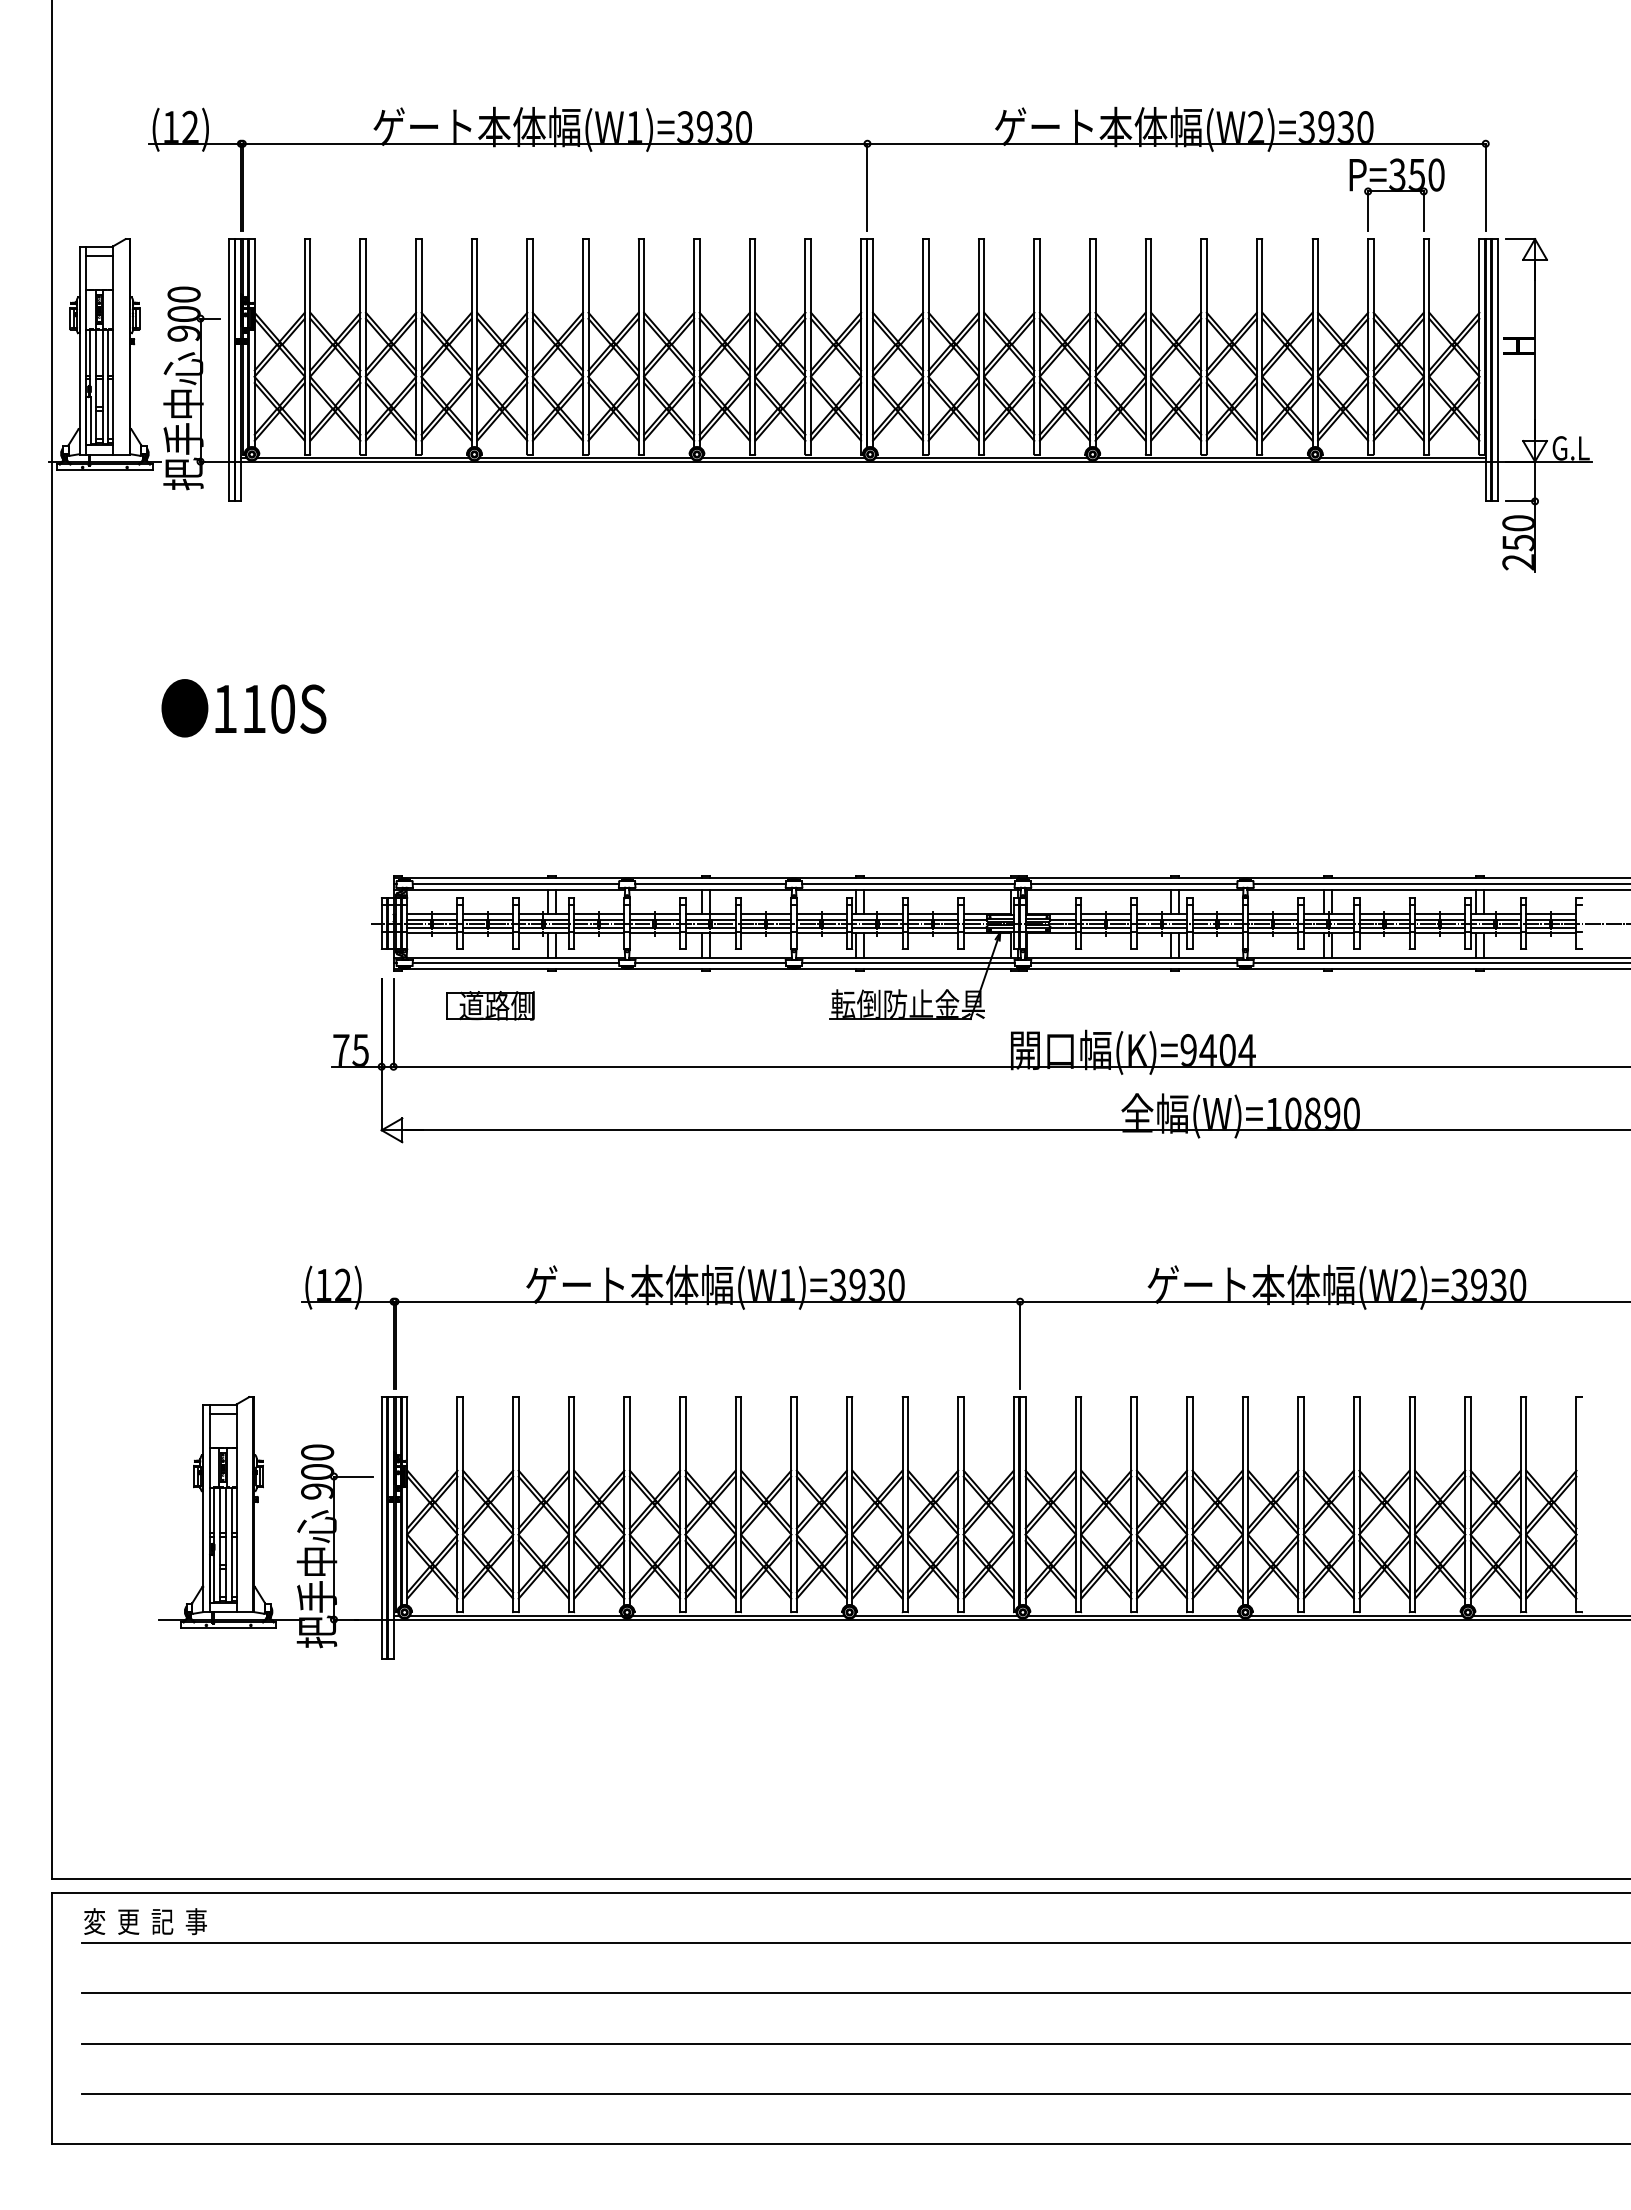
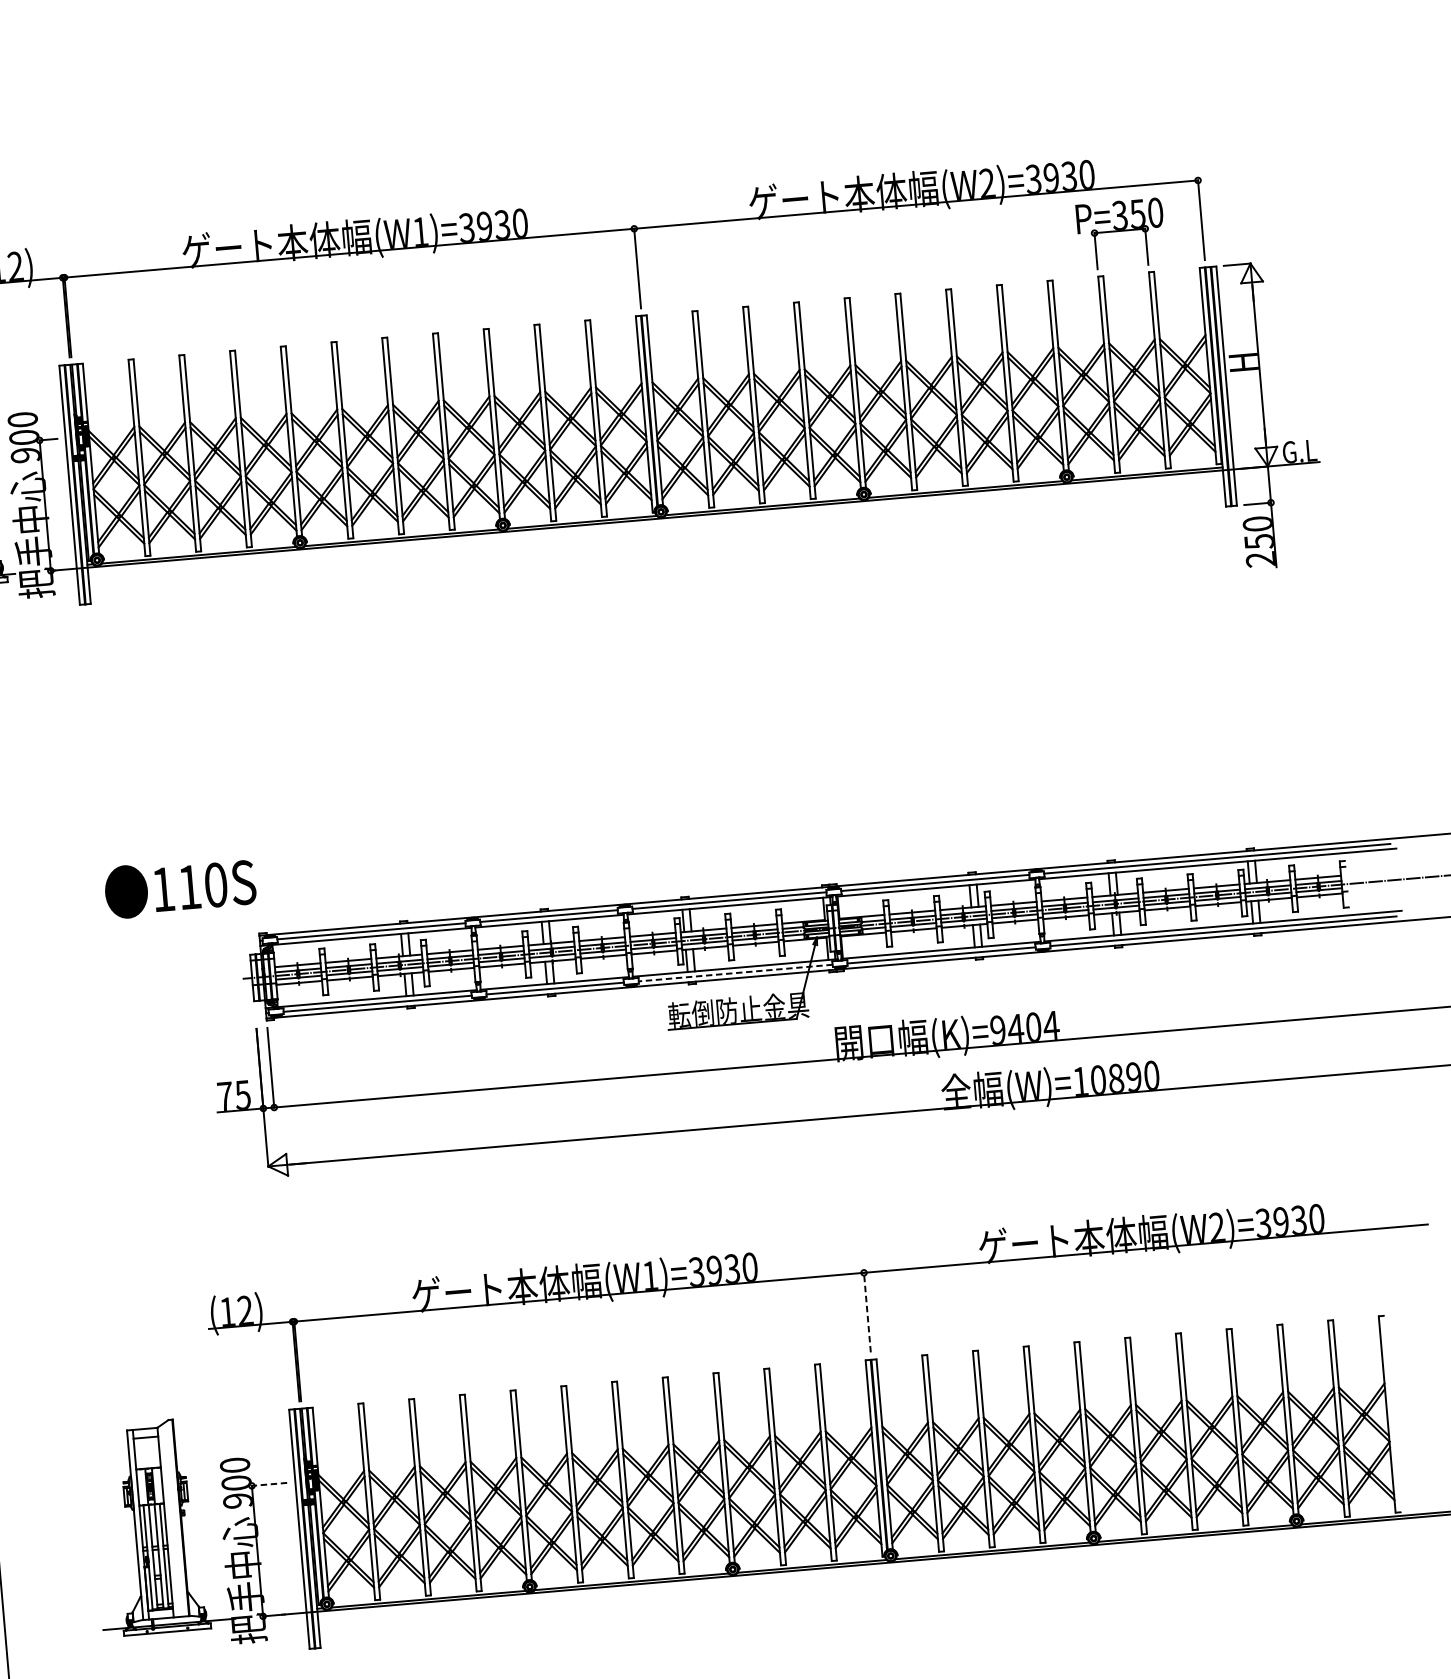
text: (243, 708) -> (179, 887), moved
line: (908, 963) -> (735, 973), solid -> dashed
part: (490, 1005) -> (357, 1044), removed
line: (1020, 1345) -> (867, 1312), solid -> dashed
line: (352, 1476) -> (268, 1484), solid -> dashed

